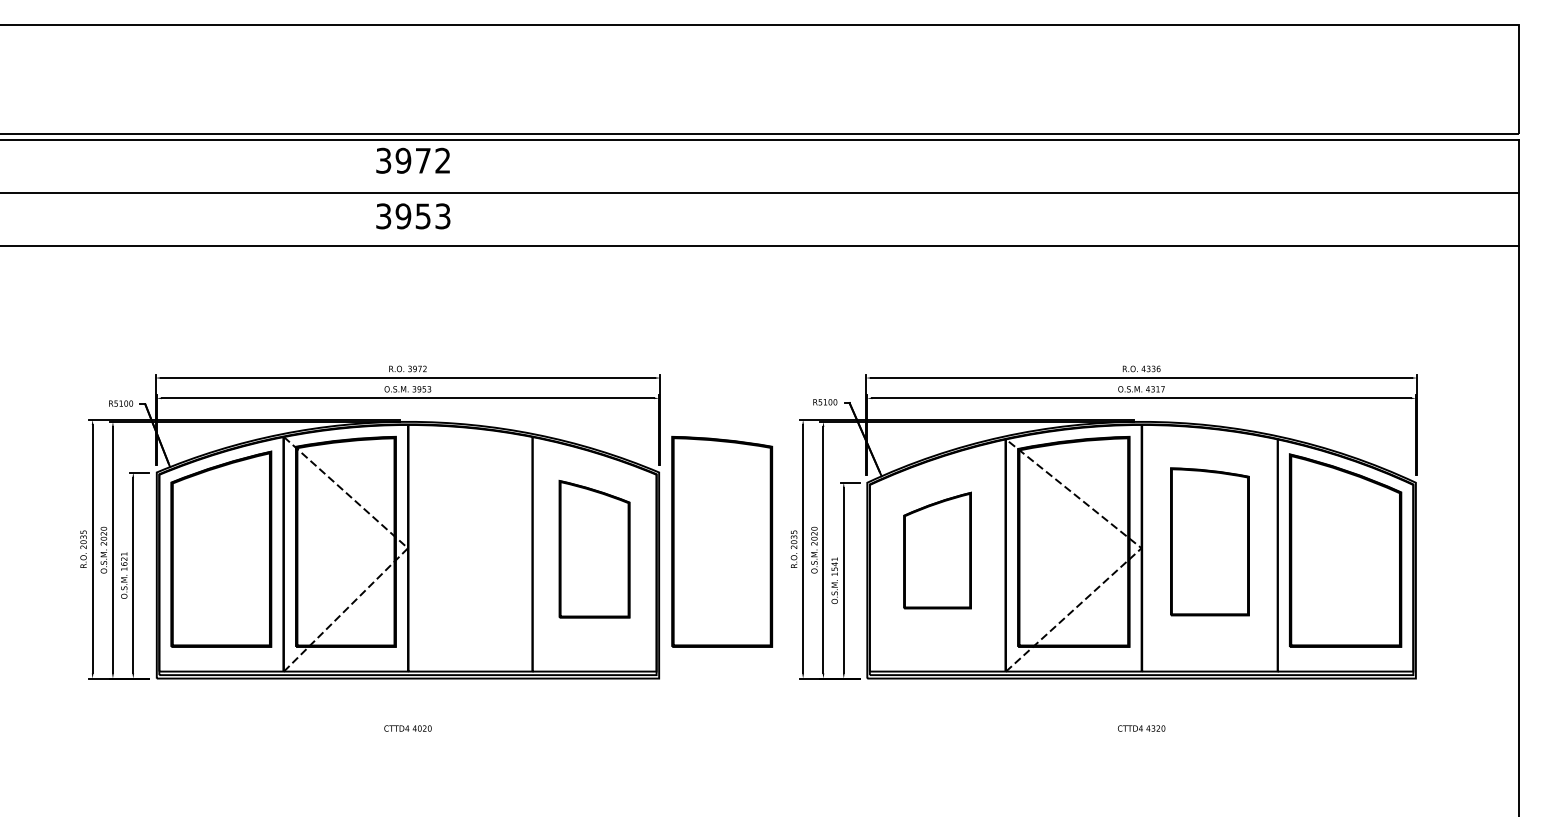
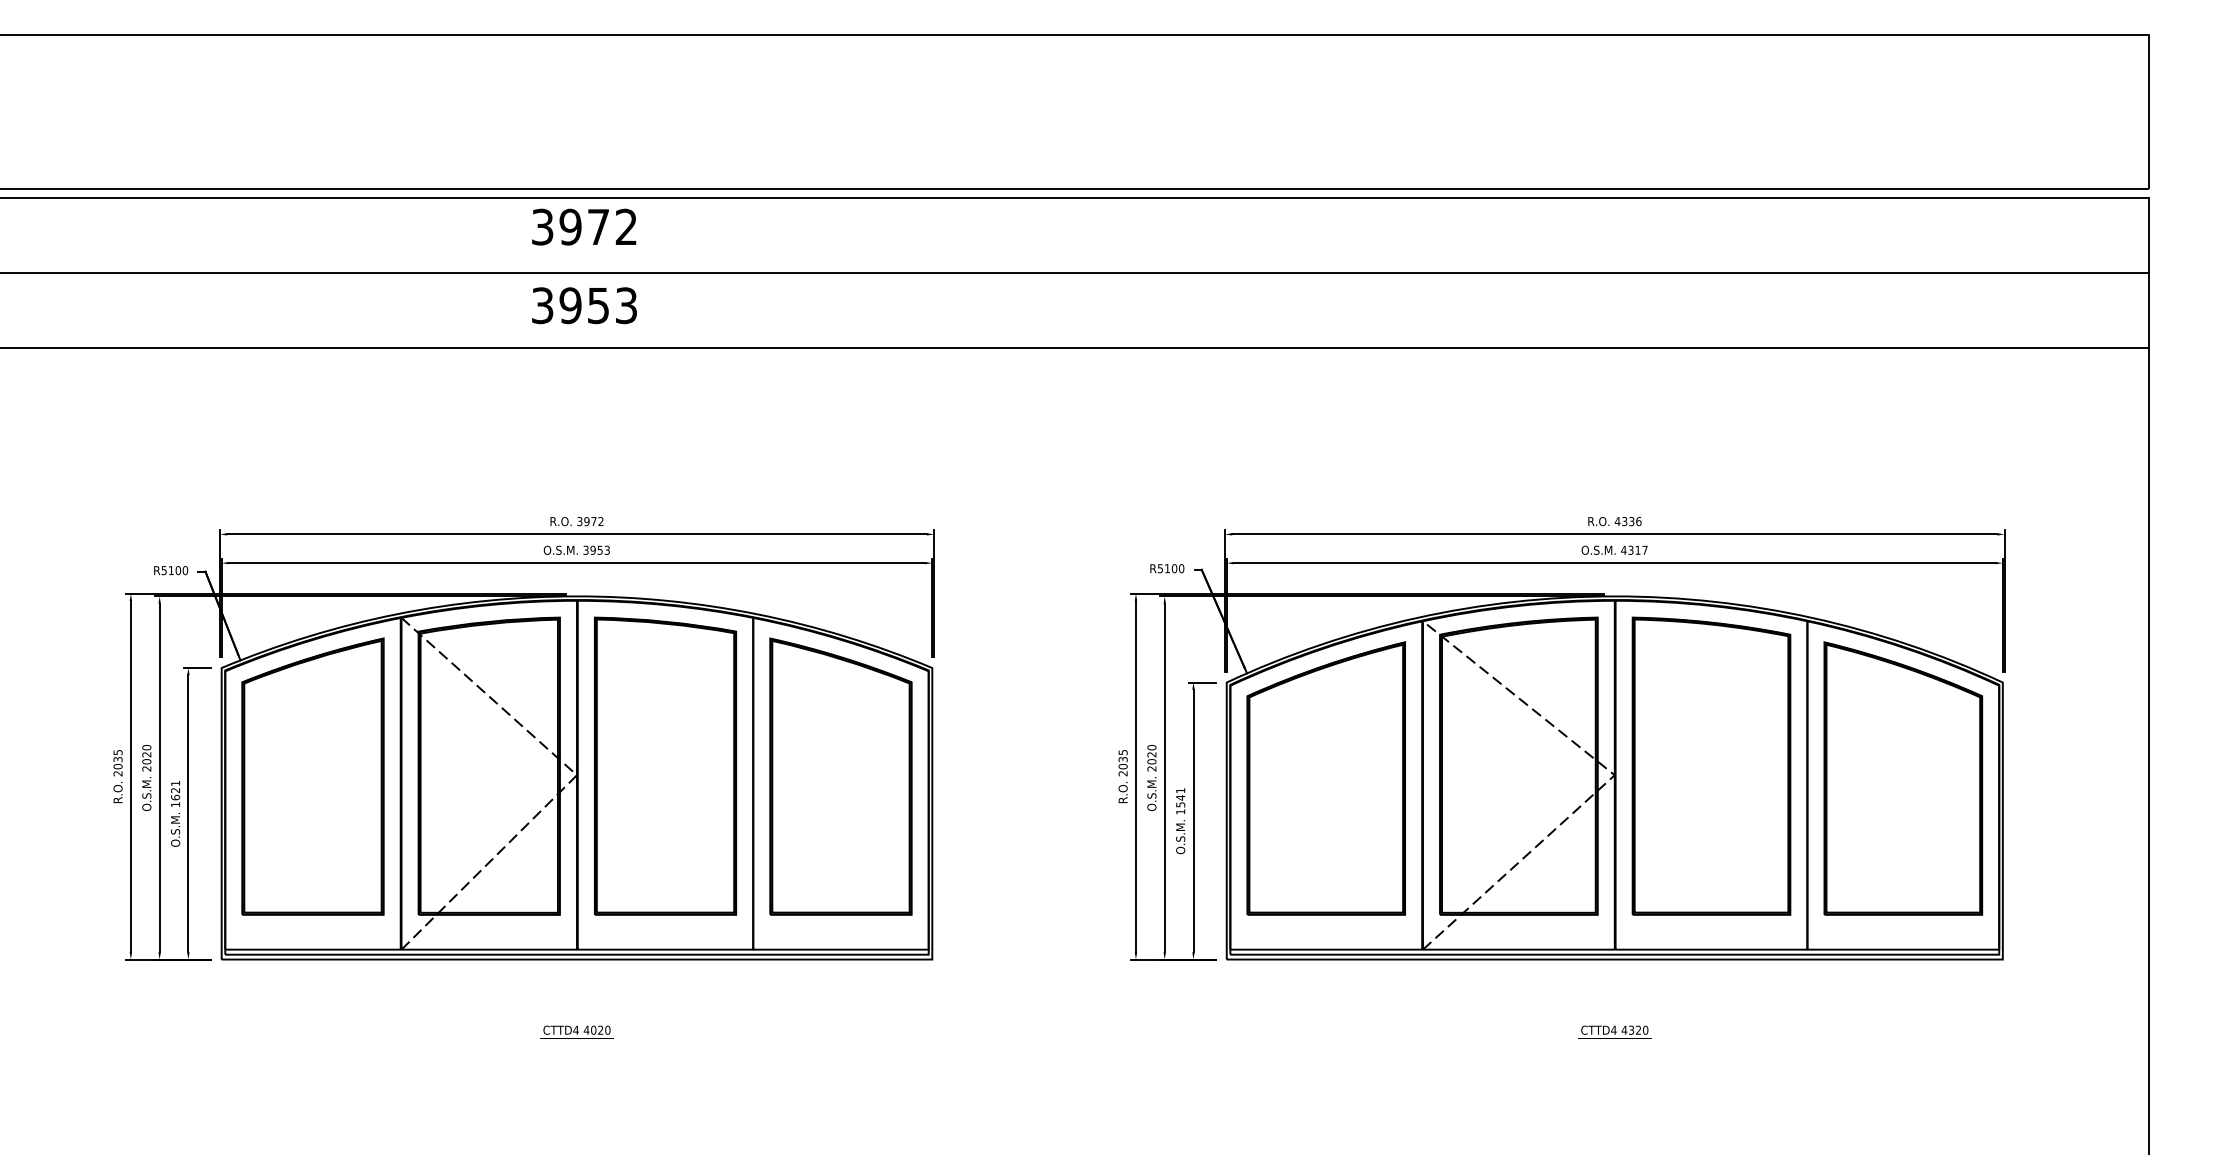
part: (722, 541) -> (665, 765), moved
part: (1209, 541) -> (1711, 765), size x1.43
part: (594, 549) -> (840, 776), size x1.43
part: (937, 550) -> (1325, 778), size x1.67

